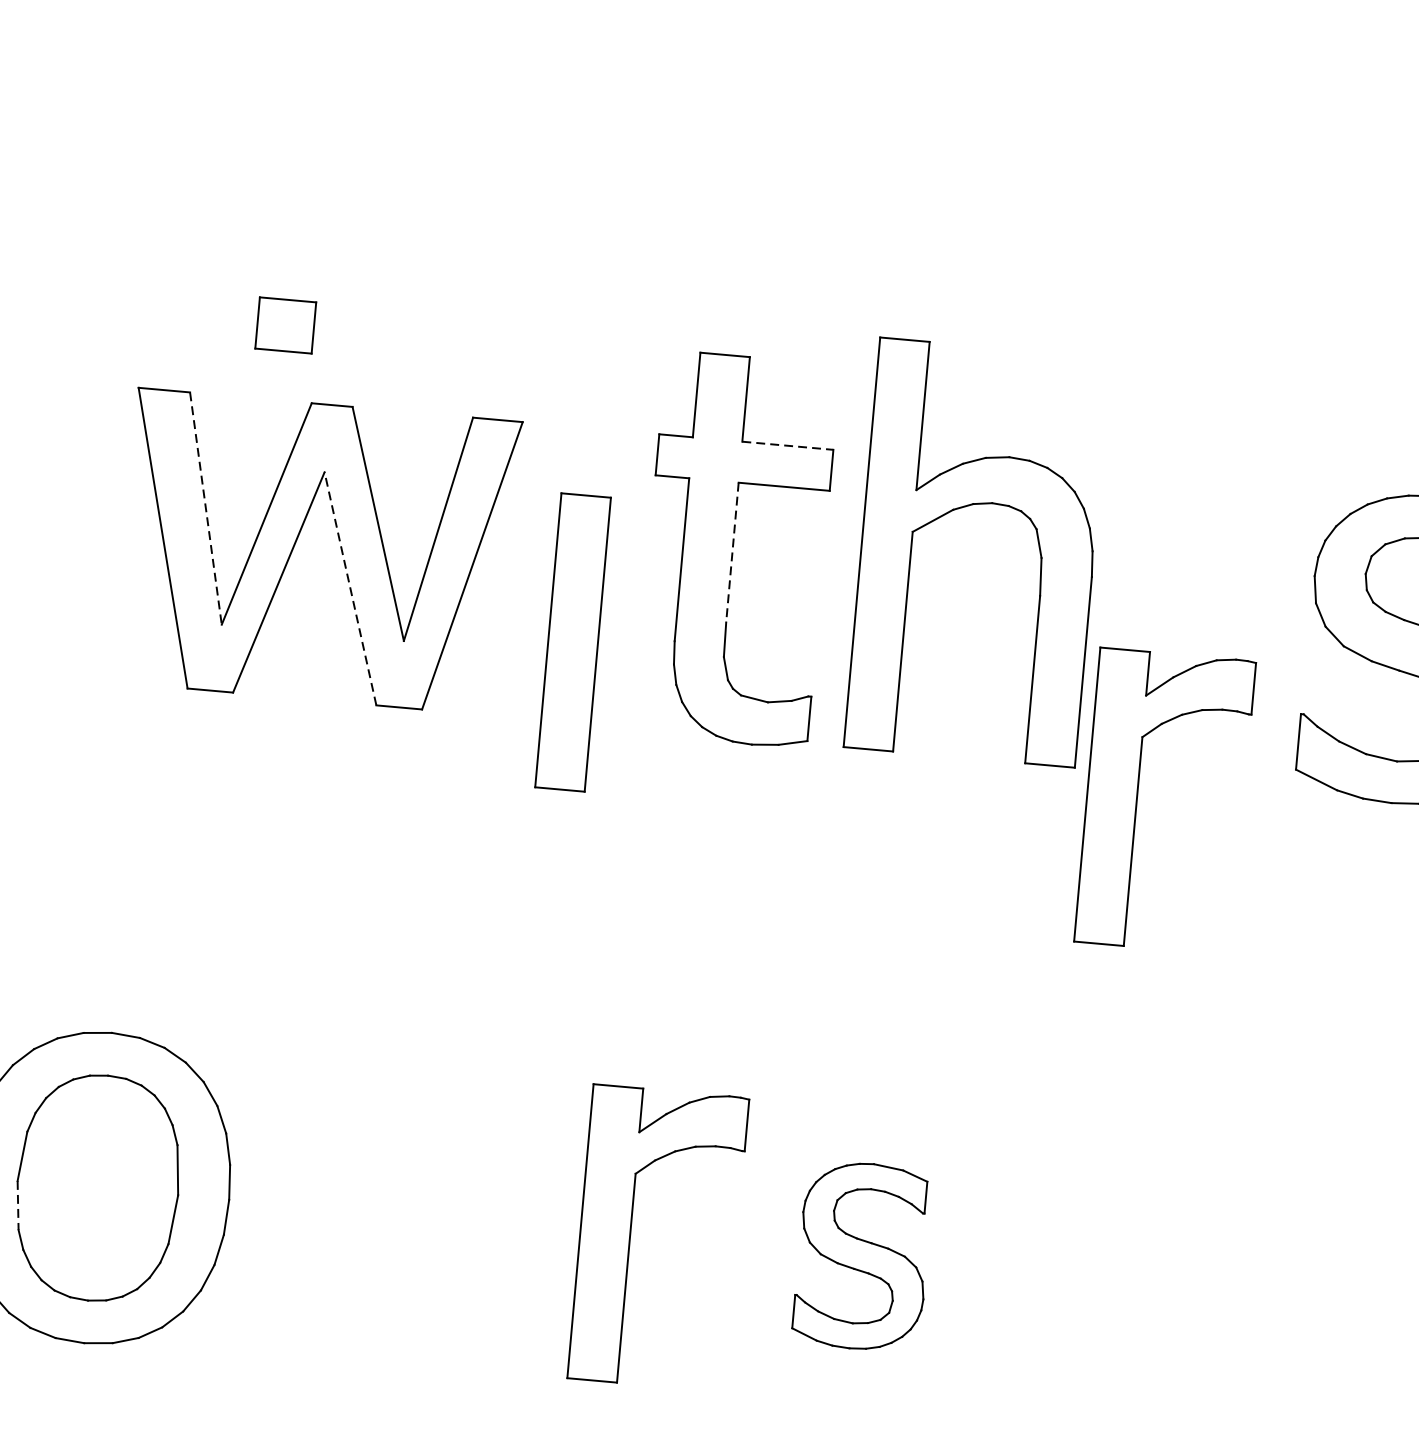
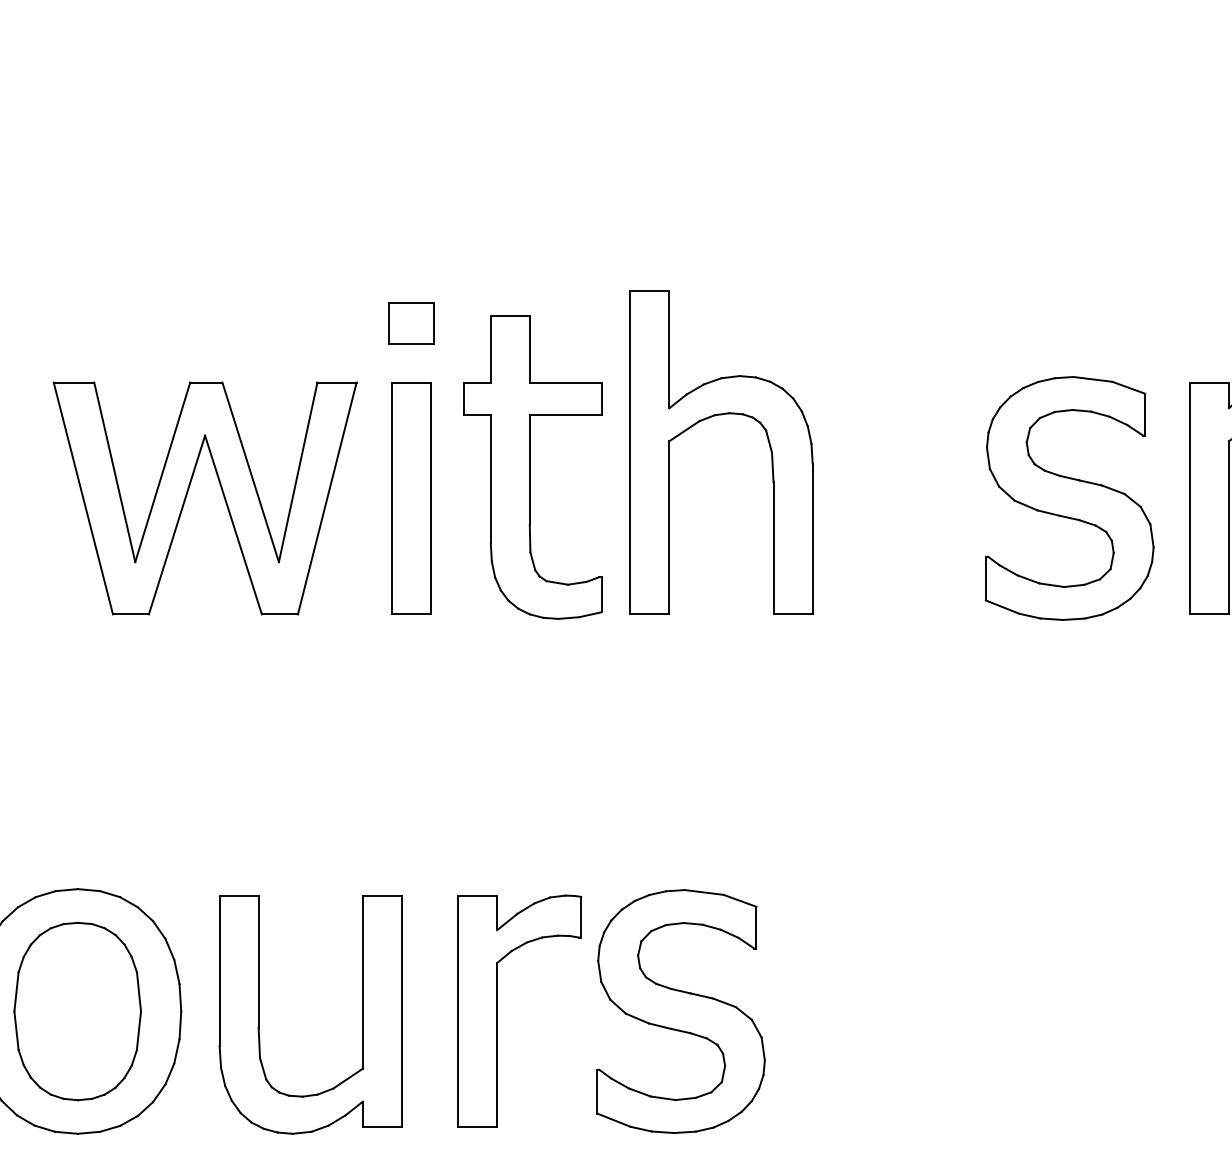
part: (285, 325) -> (411, 323), moved
line: (787, 445) -> (565, 382), dashed -> solid
line: (205, 508) -> (114, 472), dashed -> solid
line: (732, 553) -> (529, 470), dashed -> solid
line: (350, 589) -> (233, 525), dashed -> solid
part: (573, 642) -> (411, 498), moved
part: (1137, 797) -> (863, 633), removed
line: (18, 1206) -> (16, 1031), dashed -> solid
part: (328, 1212) -> (259, 1014), added
part: (862, 1256) -> (680, 1011), size x1.67

